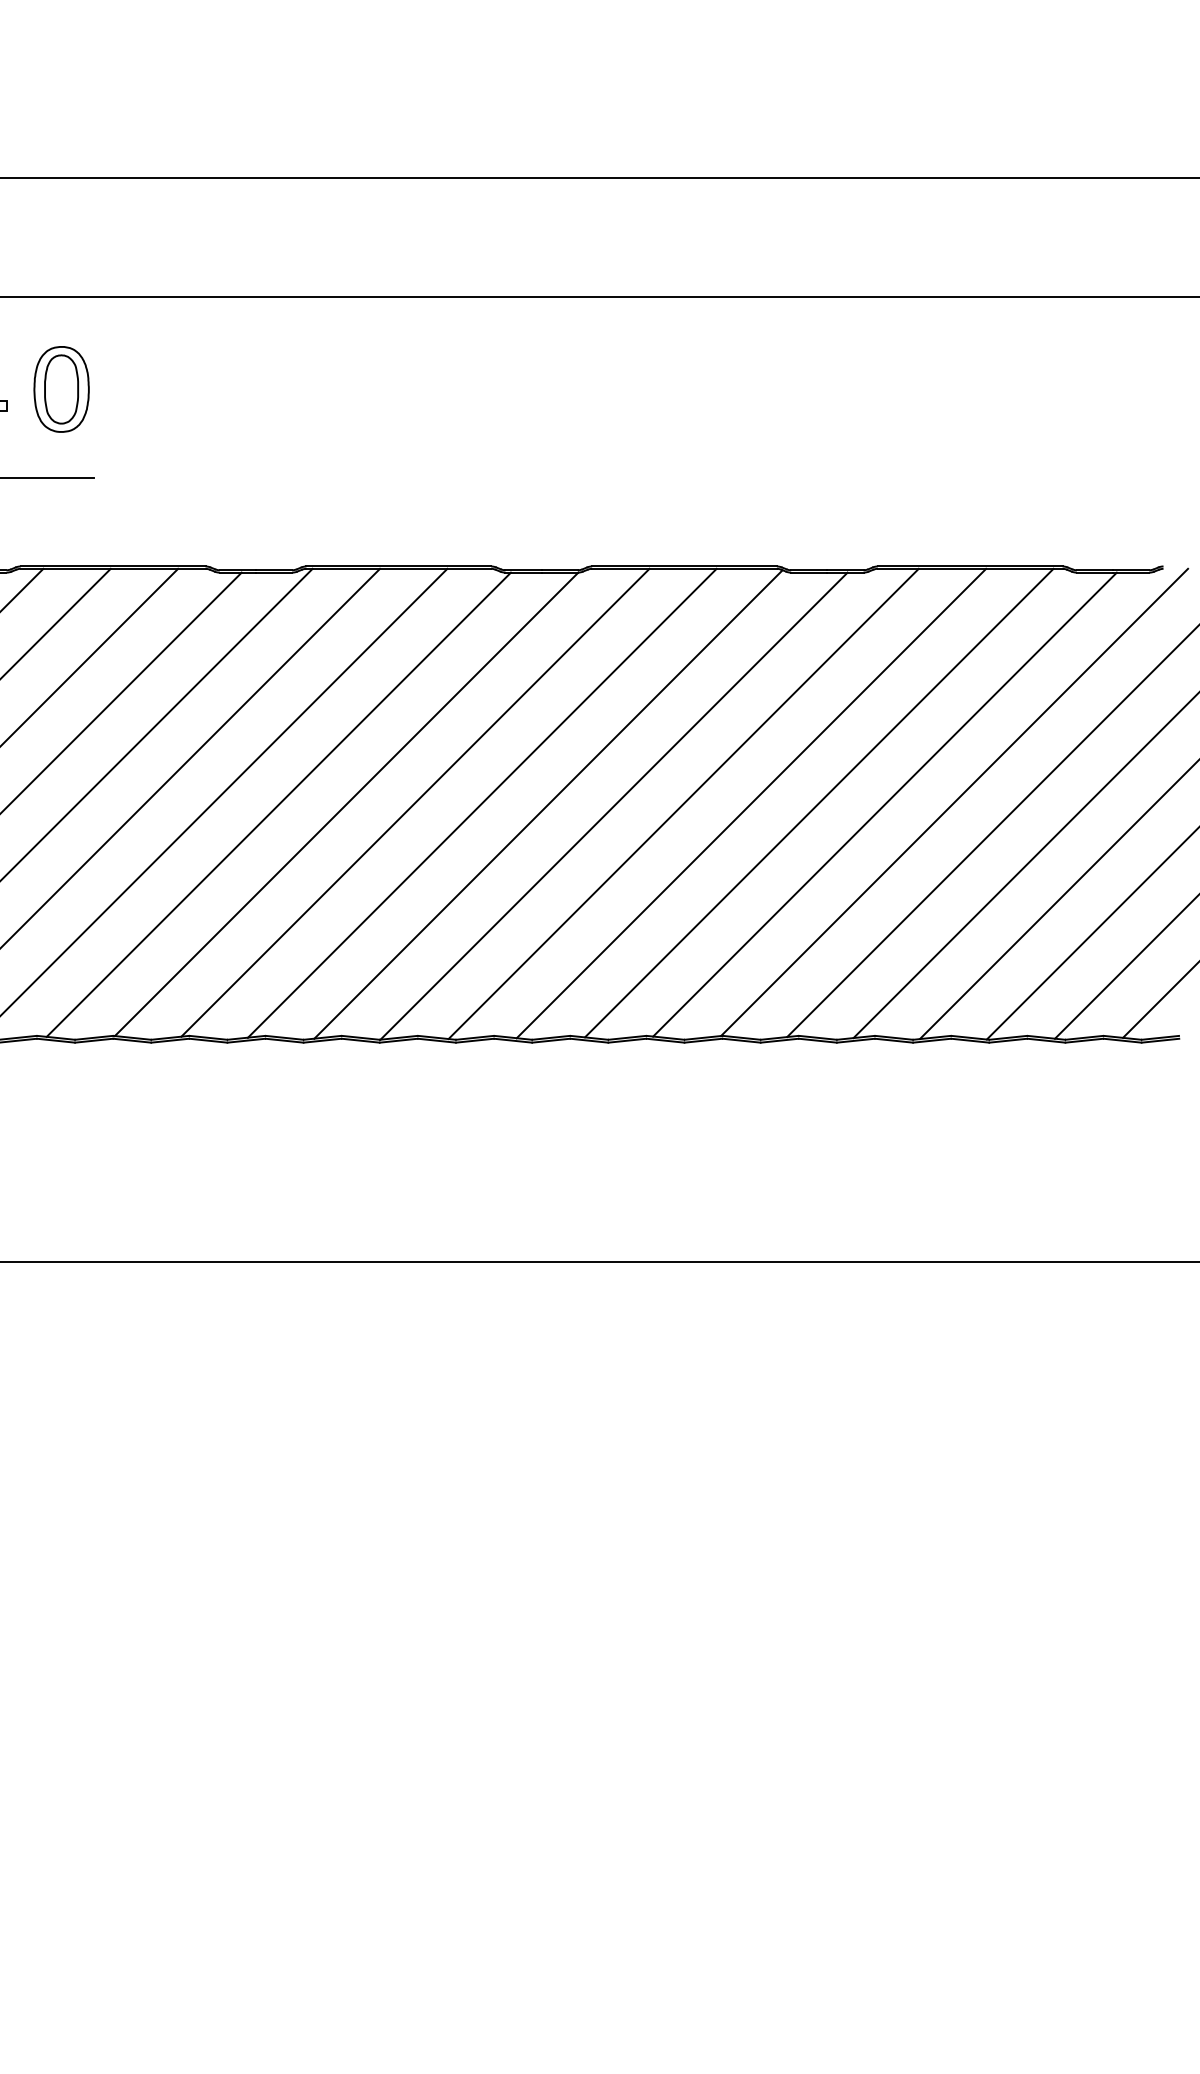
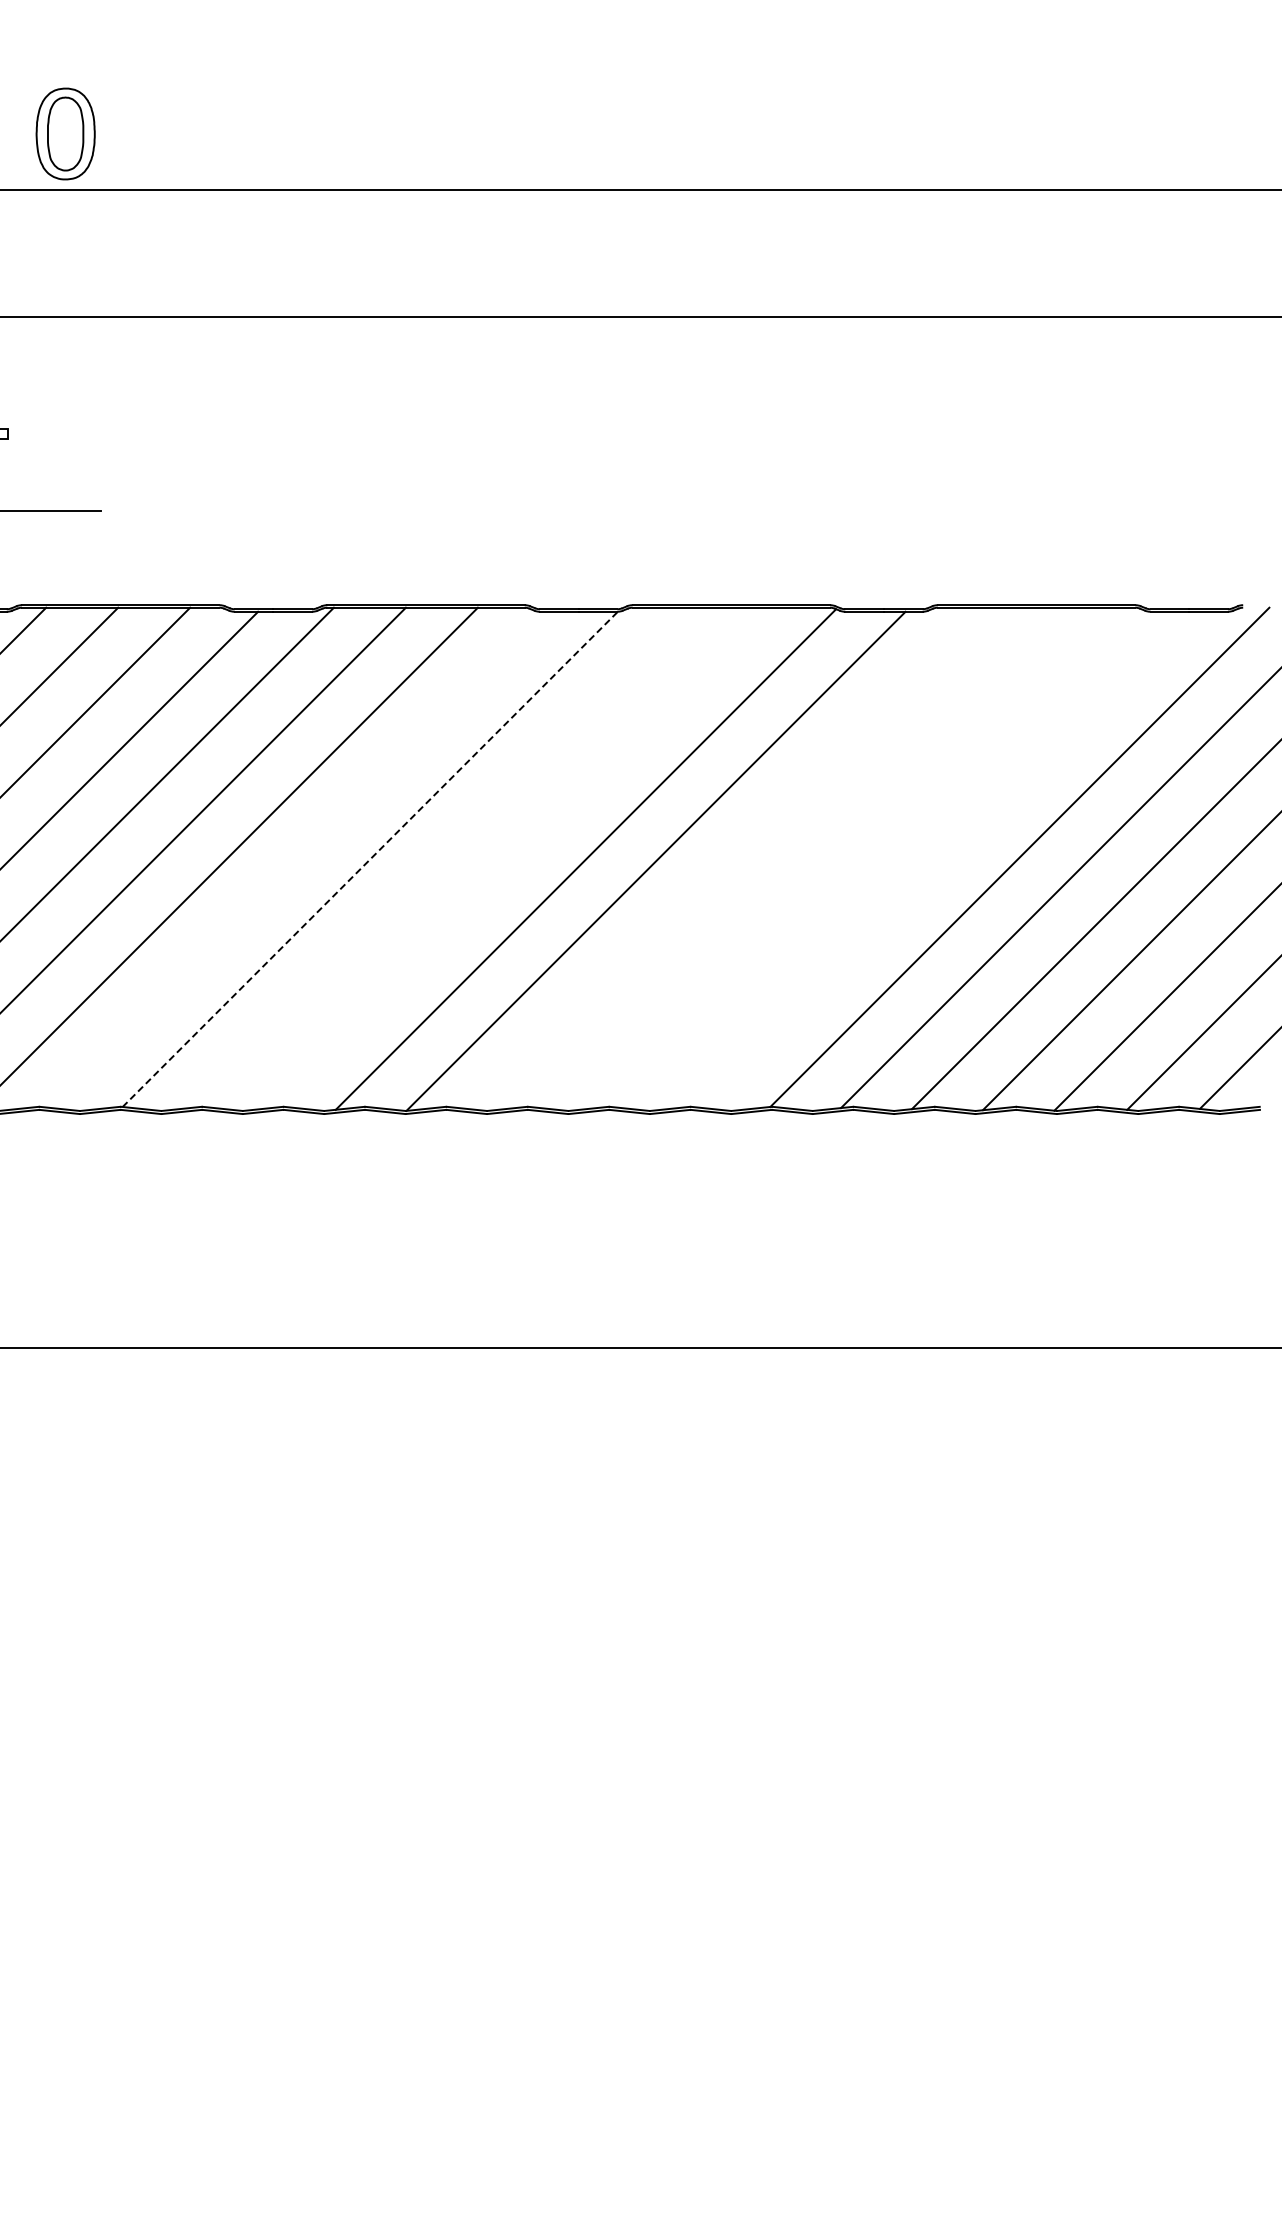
part: (61, 388) -> (65, 133), moved
line: (415, 802) -> (443, 857), removed
line: (481, 802) -> (514, 857), removed
line: (818, 802) -> (874, 857), removed
line: (683, 803) -> (730, 858), removed
line: (751, 803) -> (802, 858), removed
line: (278, 804) -> (297, 859), removed
line: (346, 804) -> (370, 859), solid -> dashed
line: (884, 804) -> (945, 859), removed

